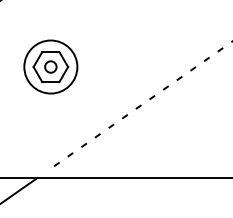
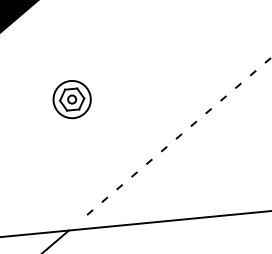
part: (50, 66) -> (71, 99), size x0.6

